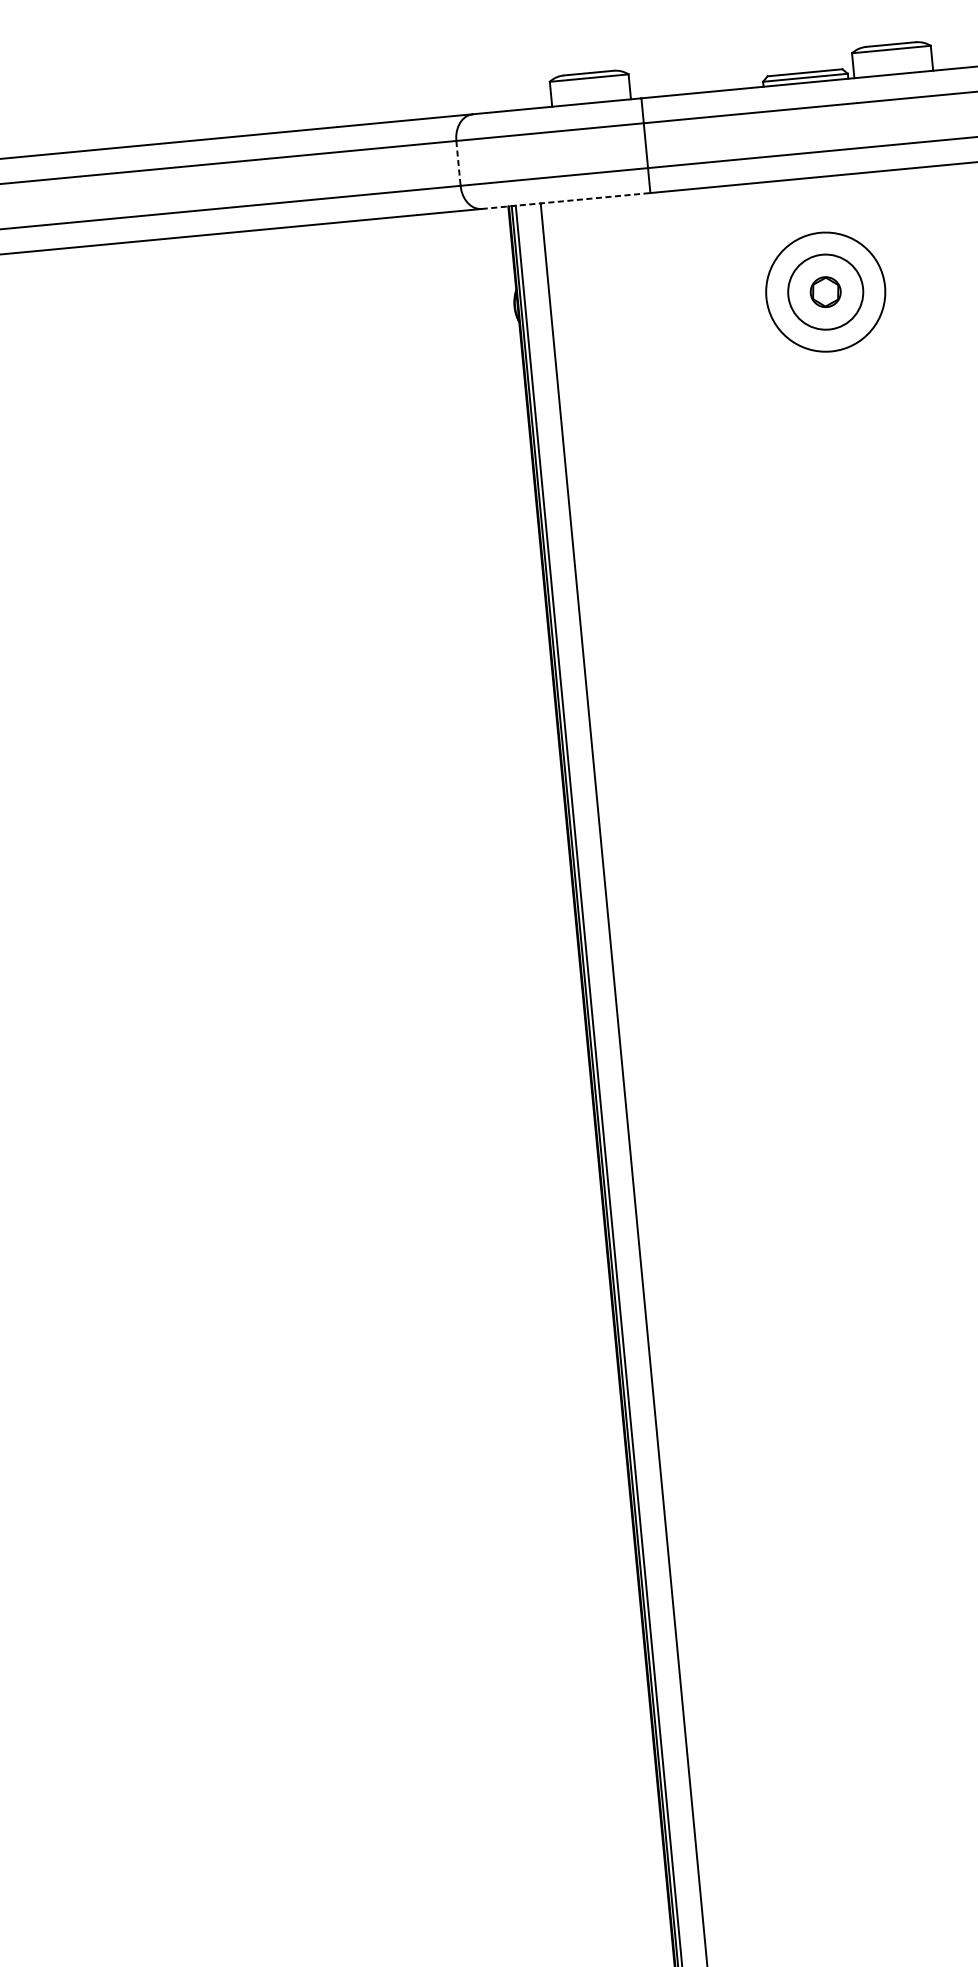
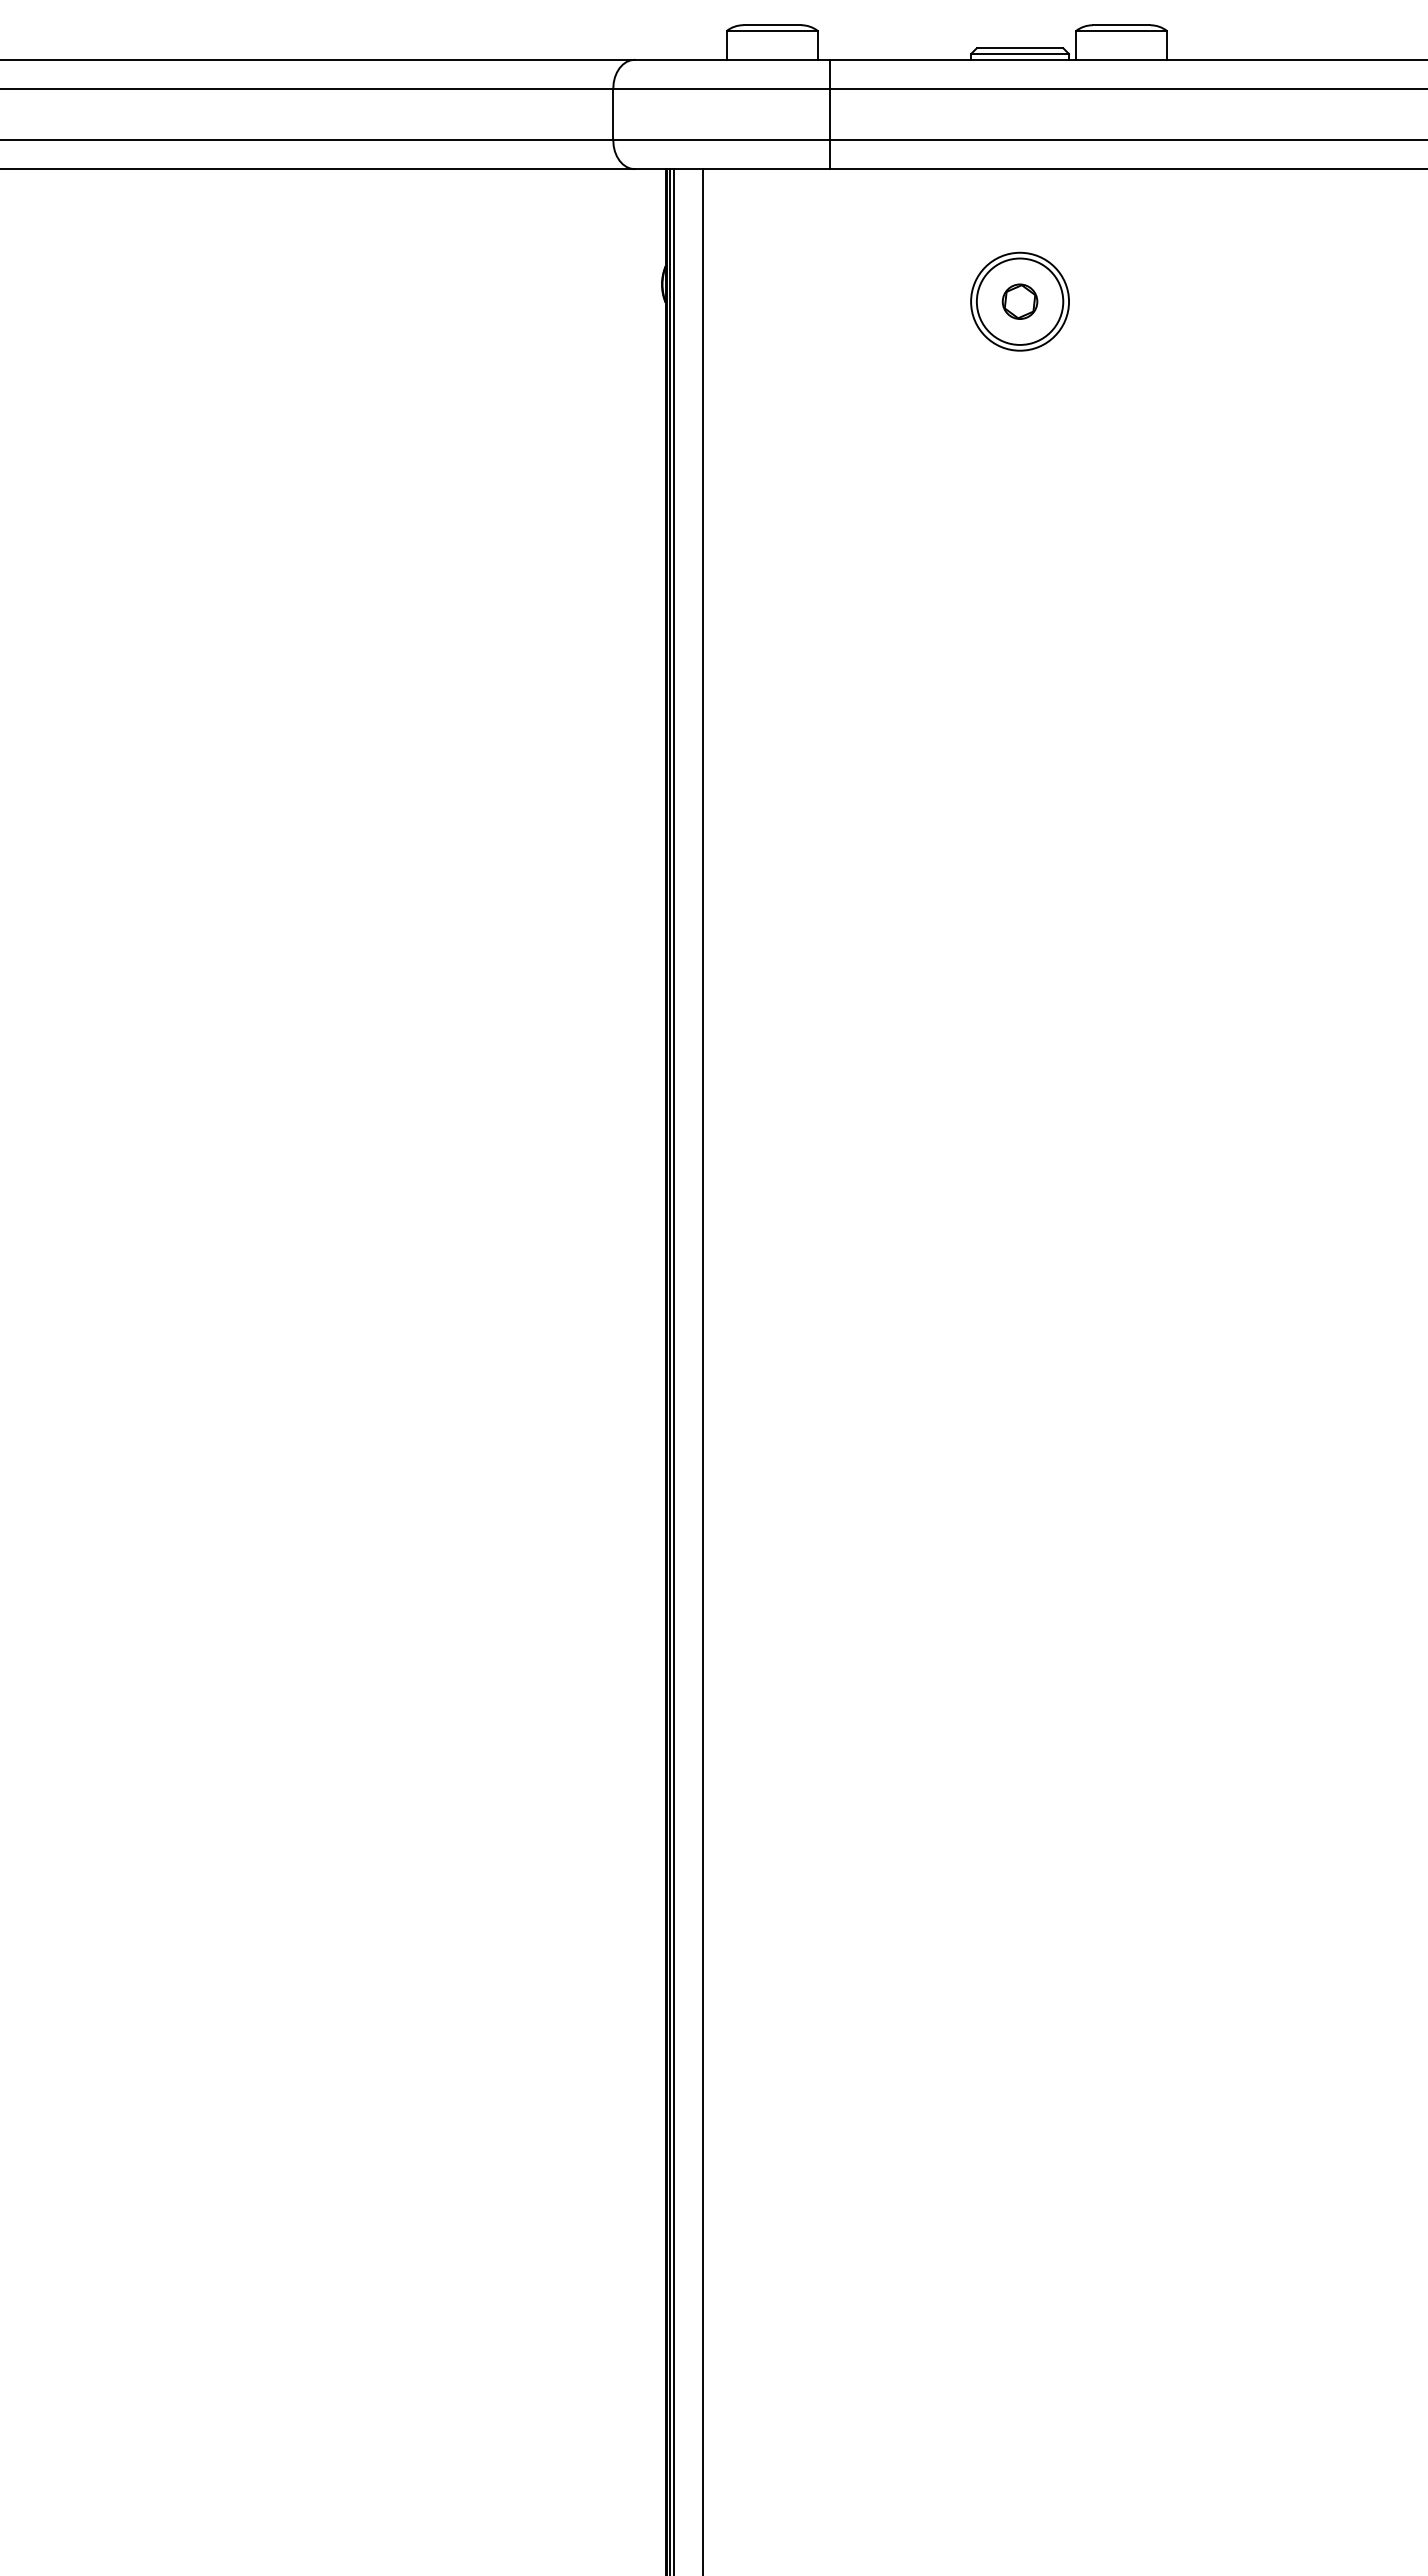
line: (458, 163) -> (613, 114), dashed -> solid
line: (566, 201) -> (732, 169), dashed -> solid
circle: (826, 291) -> (1020, 301), size x0.71

